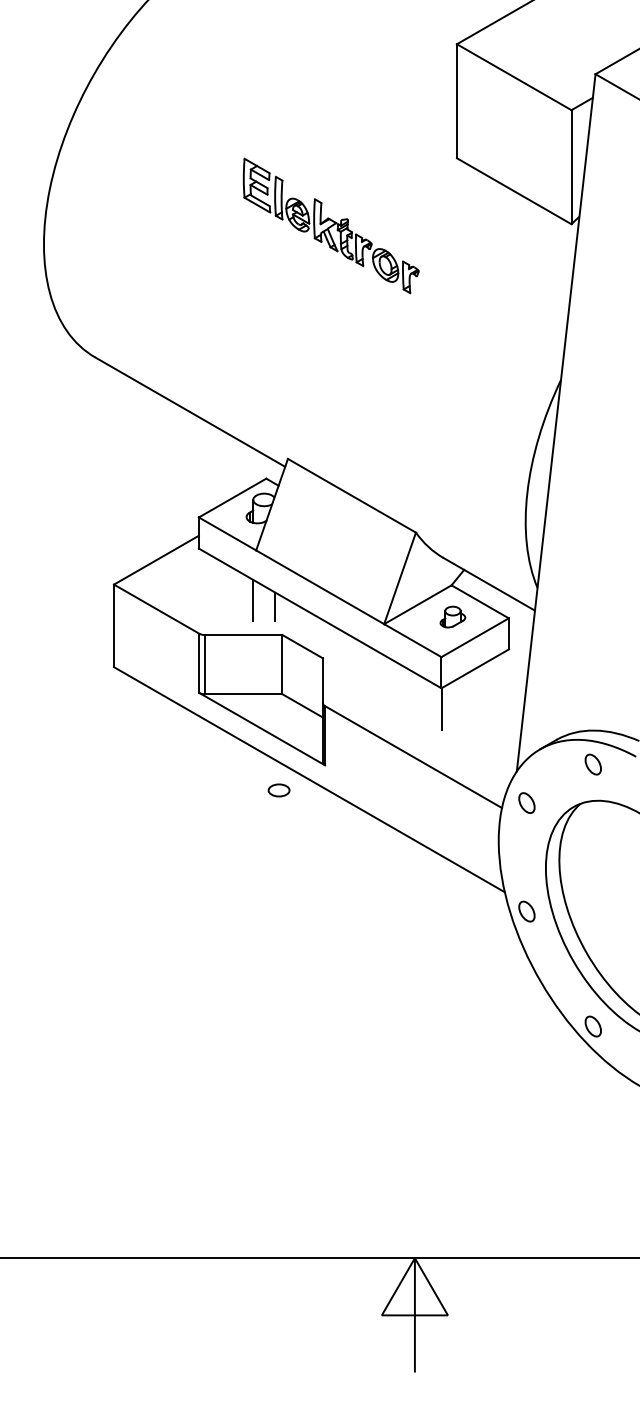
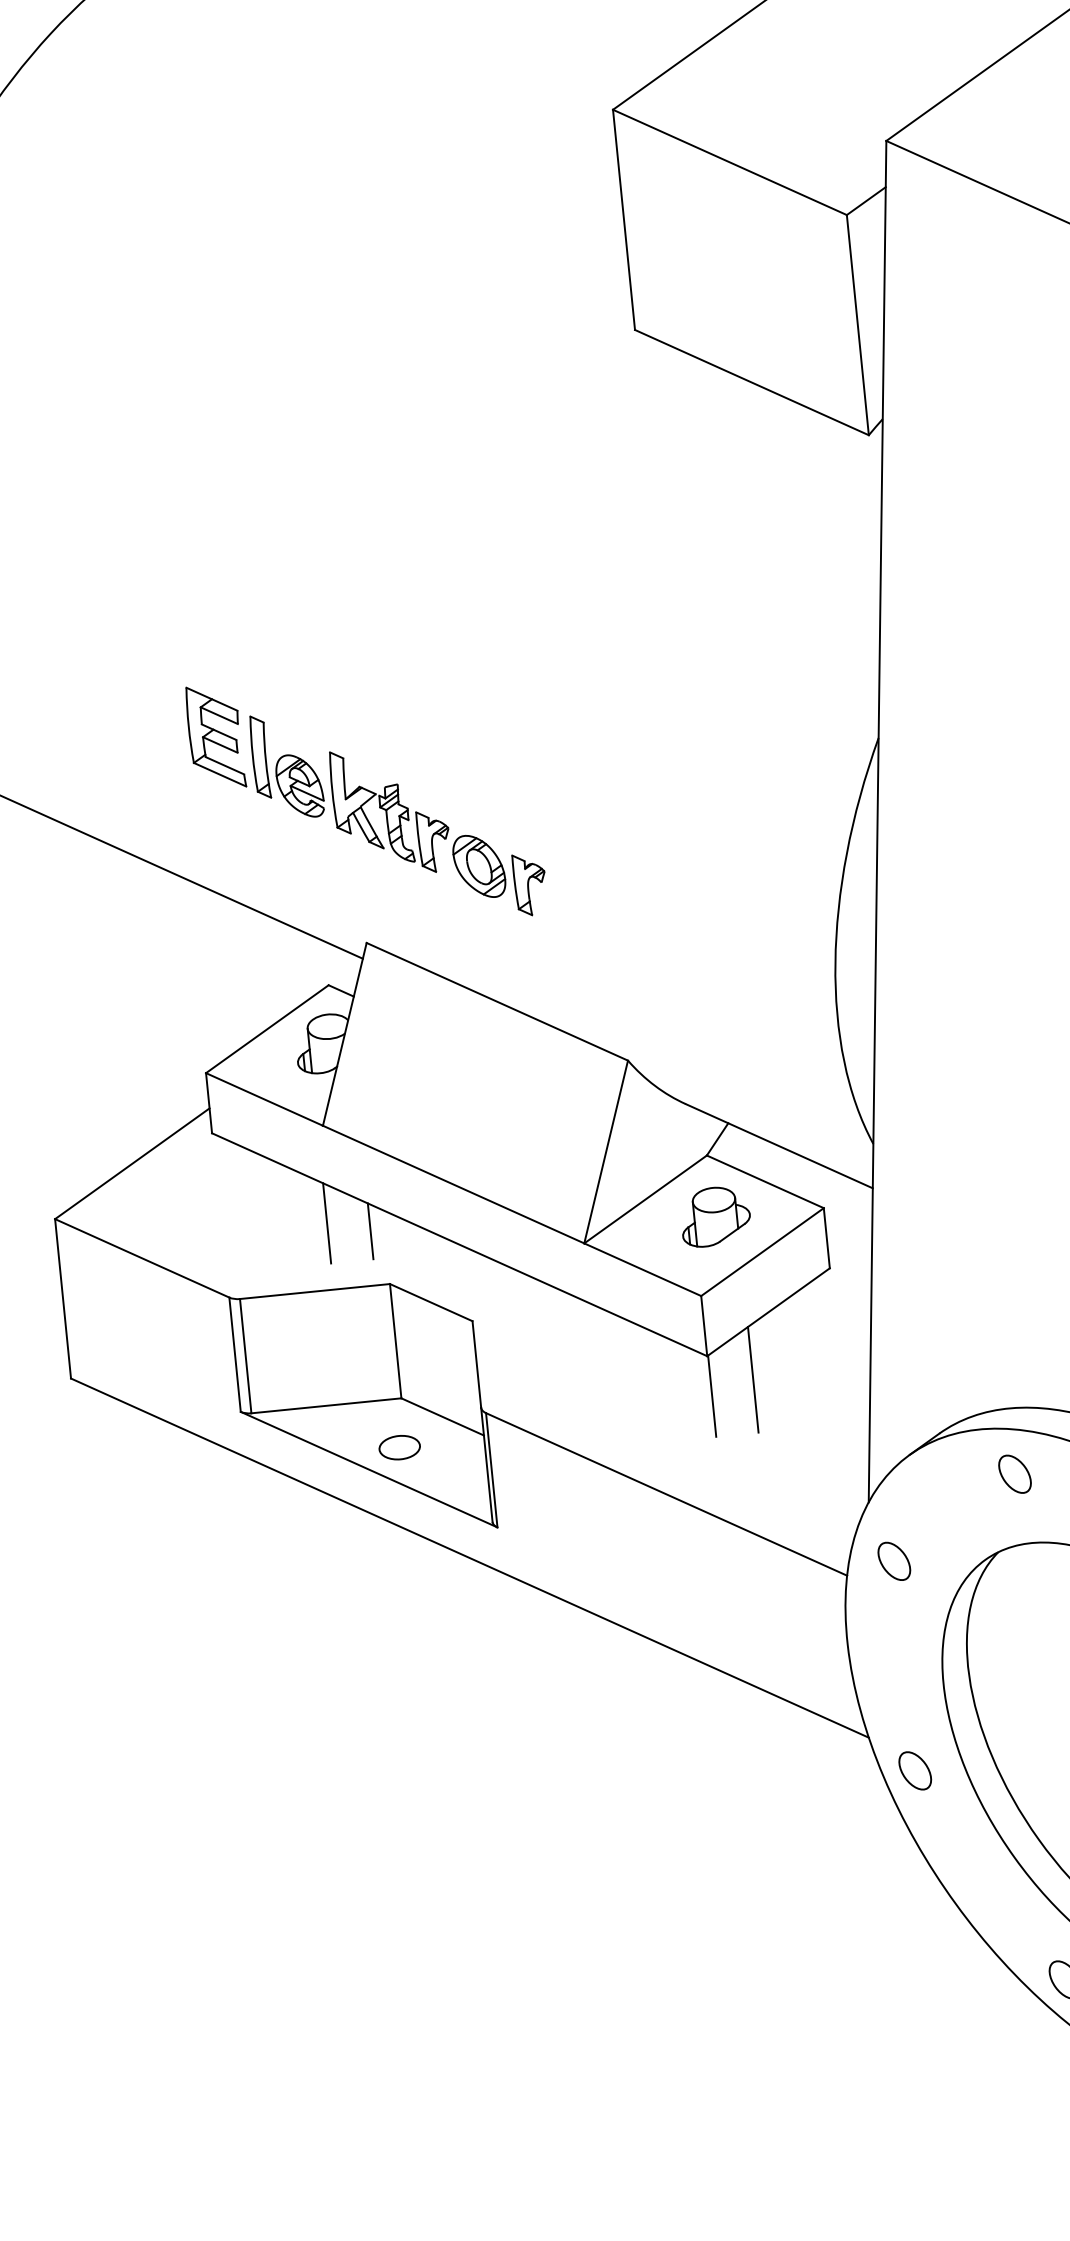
part: (330, 225) -> (365, 799), moved
part: (452, 616) -> (714, 1215), size x1.43
line: (463, 702) -> (752, 1379), added
part: (278, 790) -> (398, 1447), moved

